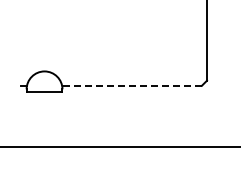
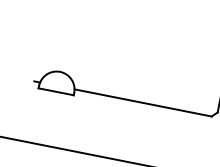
line: (132, 85) -> (143, 102), dashed -> solid

